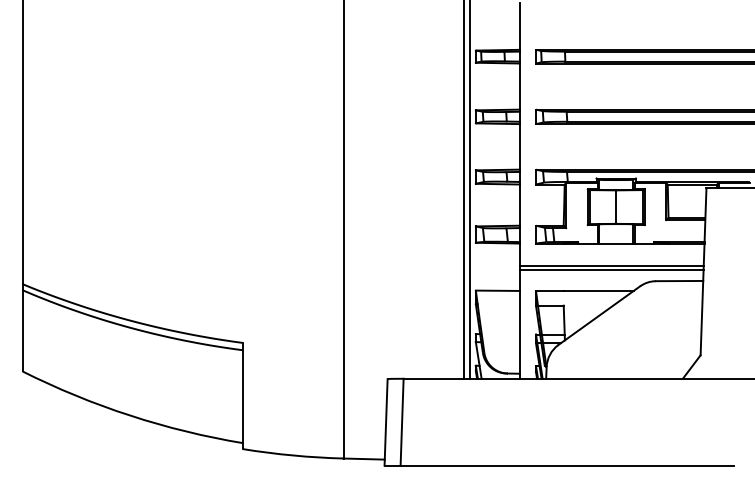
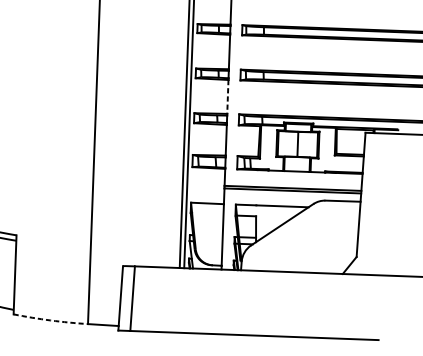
line: (519, 146) -> (227, 96), solid -> dashed
arc: (293, 455) -> (50, 320), solid -> dashed

